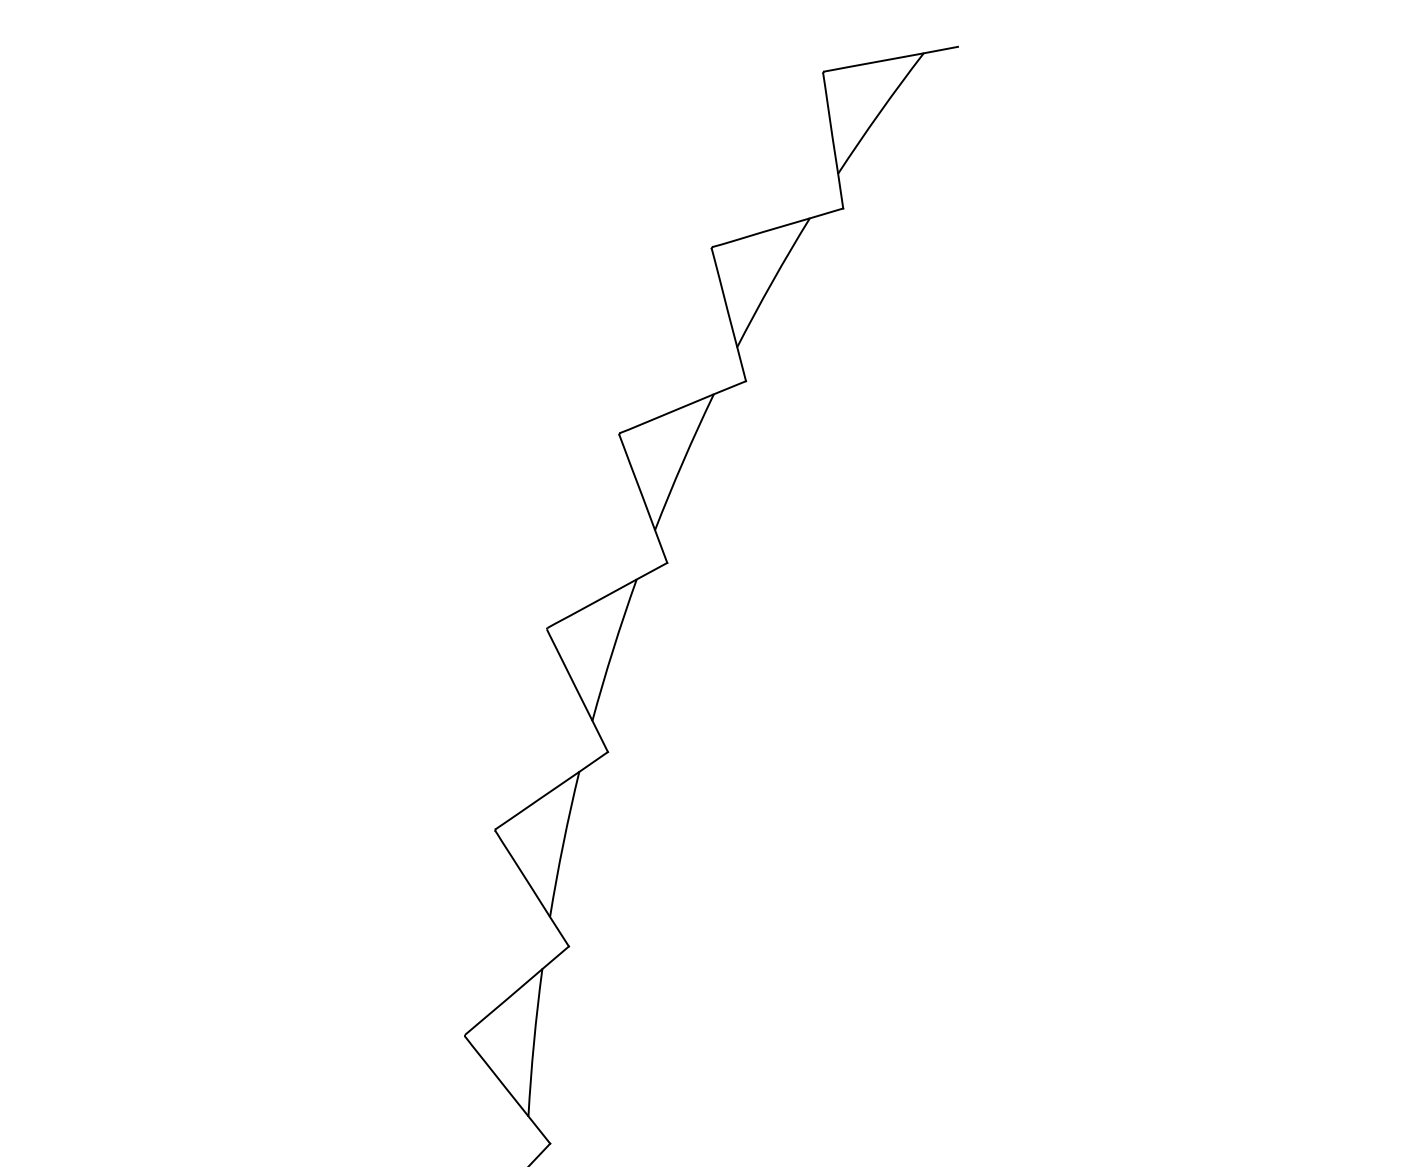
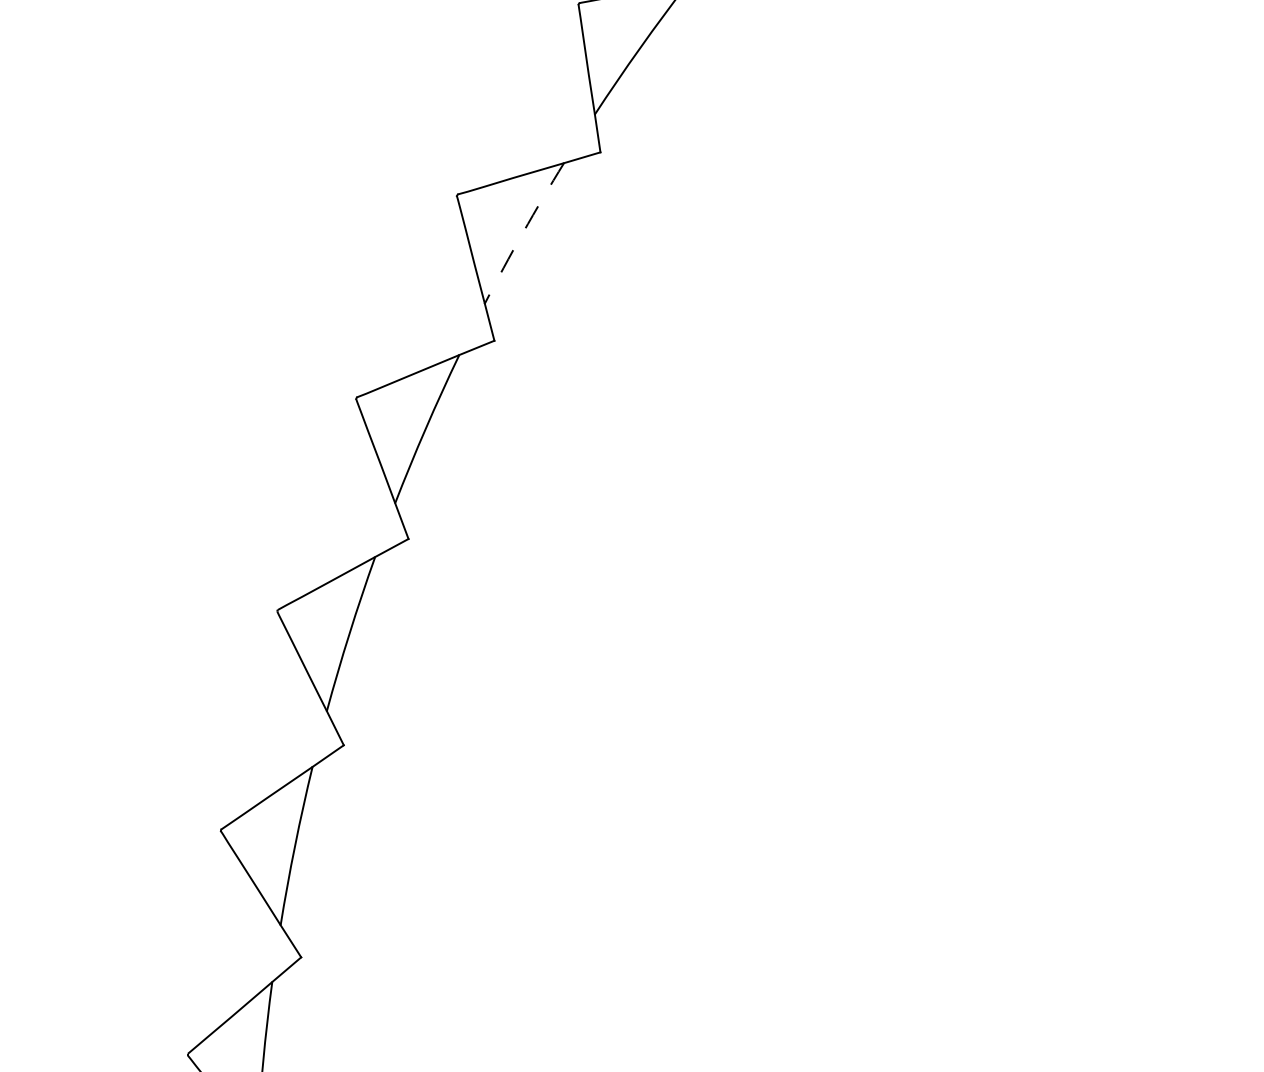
arc: (772, 282) -> (523, 233), solid -> dashed

